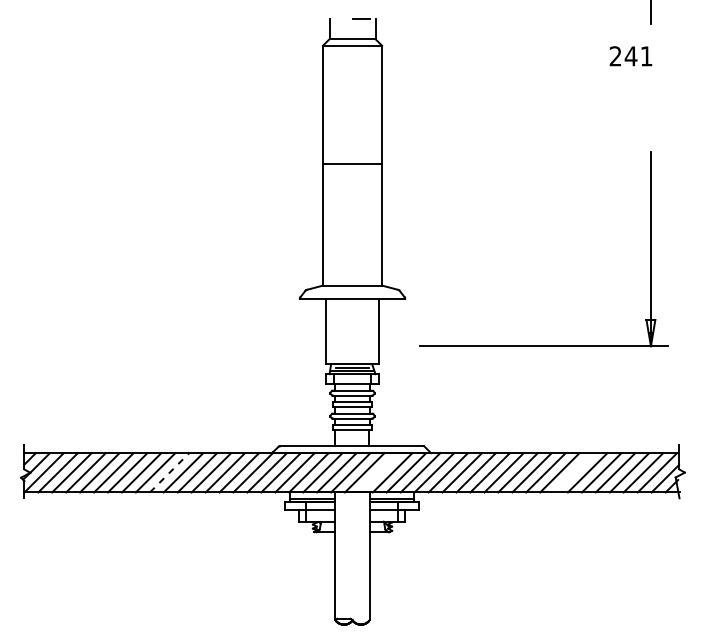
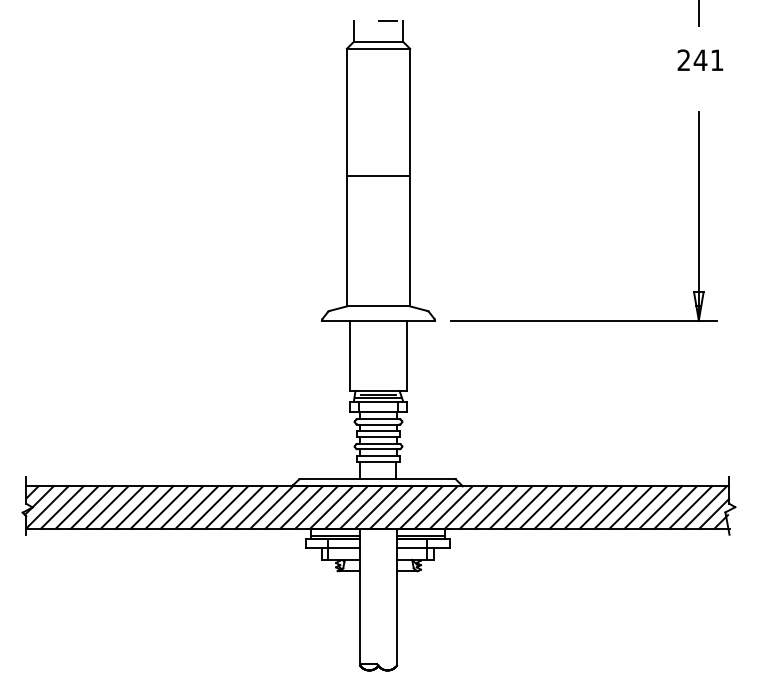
text: (631, 55) -> (700, 59), moved
part: (543, 346) -> (583, 320), moved
line: (169, 472) -> (182, 507), dashed -> solid
line: (378, 472) -> (406, 507), added
line: (573, 472) -> (615, 507), added

